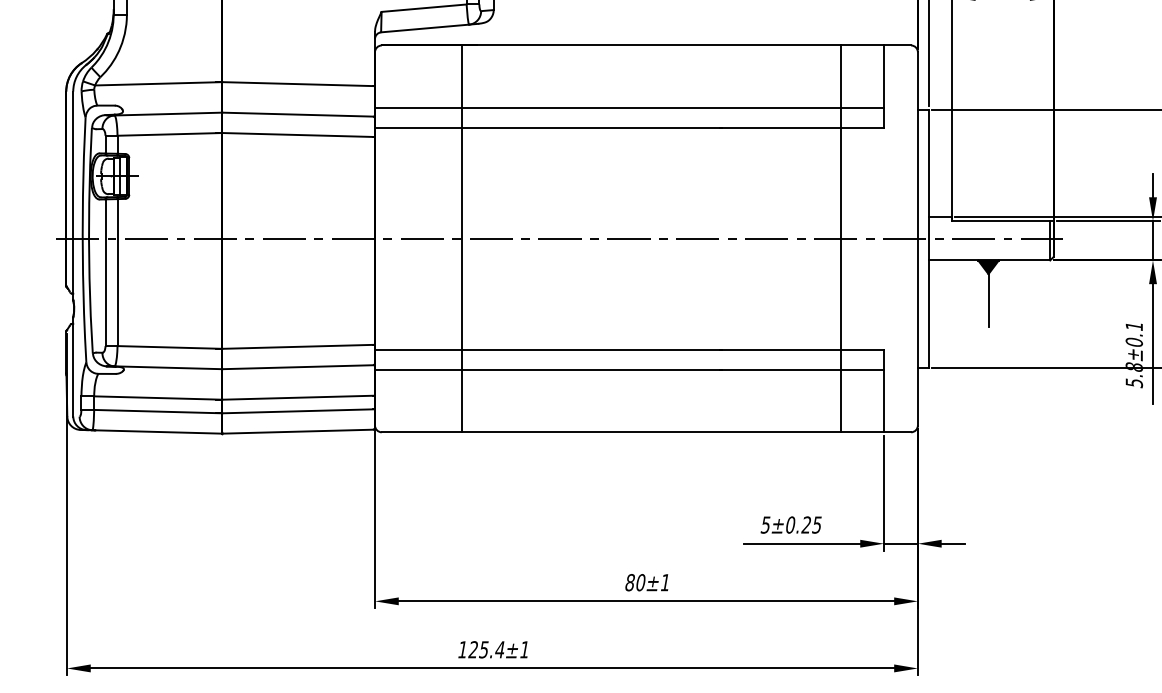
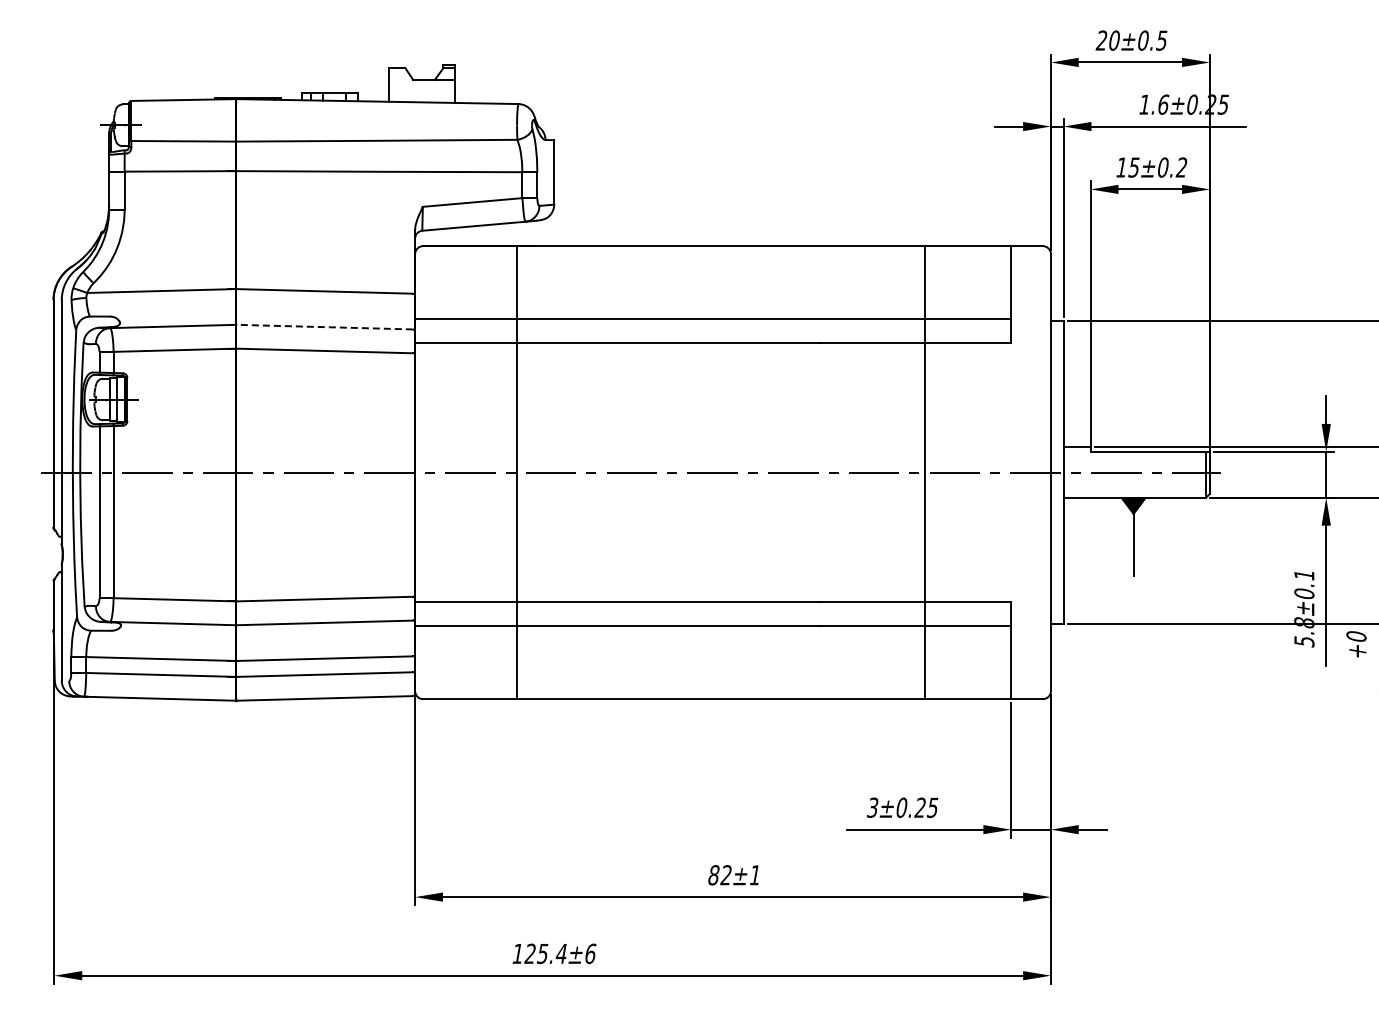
line: (297, 114) -> (324, 327), solid -> dashed
line: (841, 238) -> (925, 472), moved
text: (766, 524) -> (873, 807), 5±0.25 -> 3±0.25
text: (640, 582) -> (725, 875), 80±1 -> 82±1
text: (524, 649) -> (590, 953), 125.4±1 -> 125.4±6

